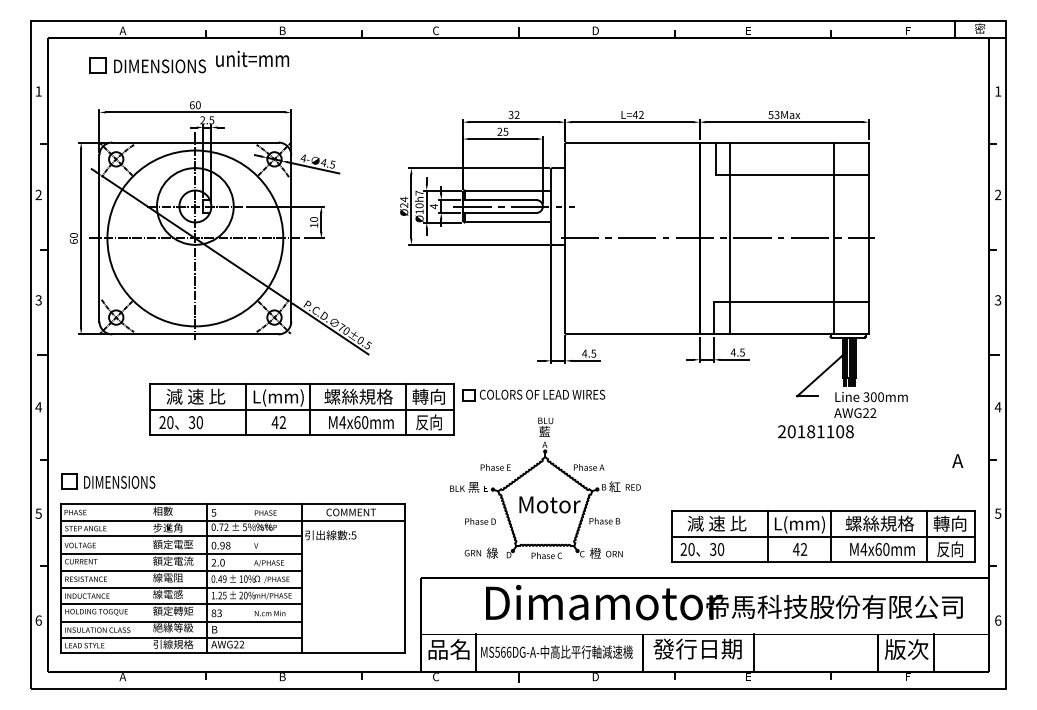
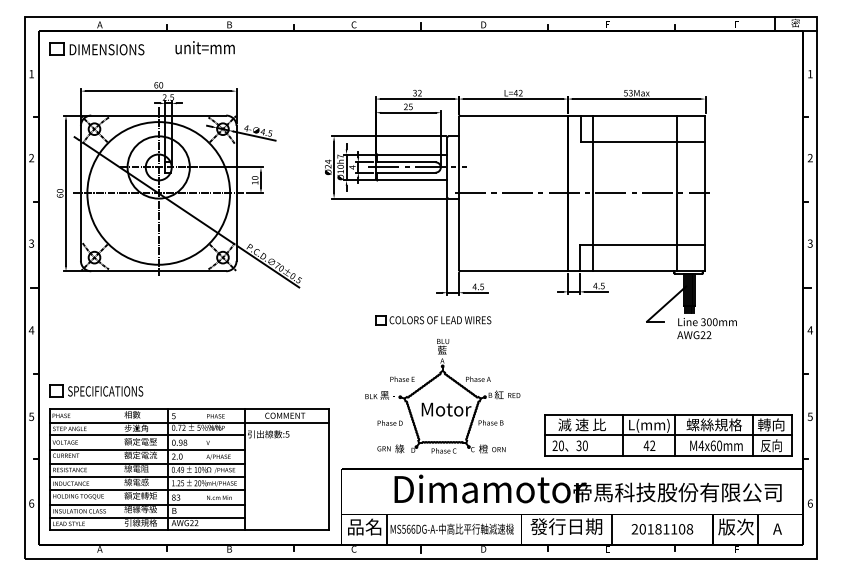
part: (147, 64) -> (96, 48), moved
part: (302, 409) -> (245, 332), removed
text: (816, 432) -> (662, 529), moved
text: (957, 460) -> (777, 528), moved
text: (129, 482) -> (105, 391), DIMENSIONS -> SPECIFICATIONS

